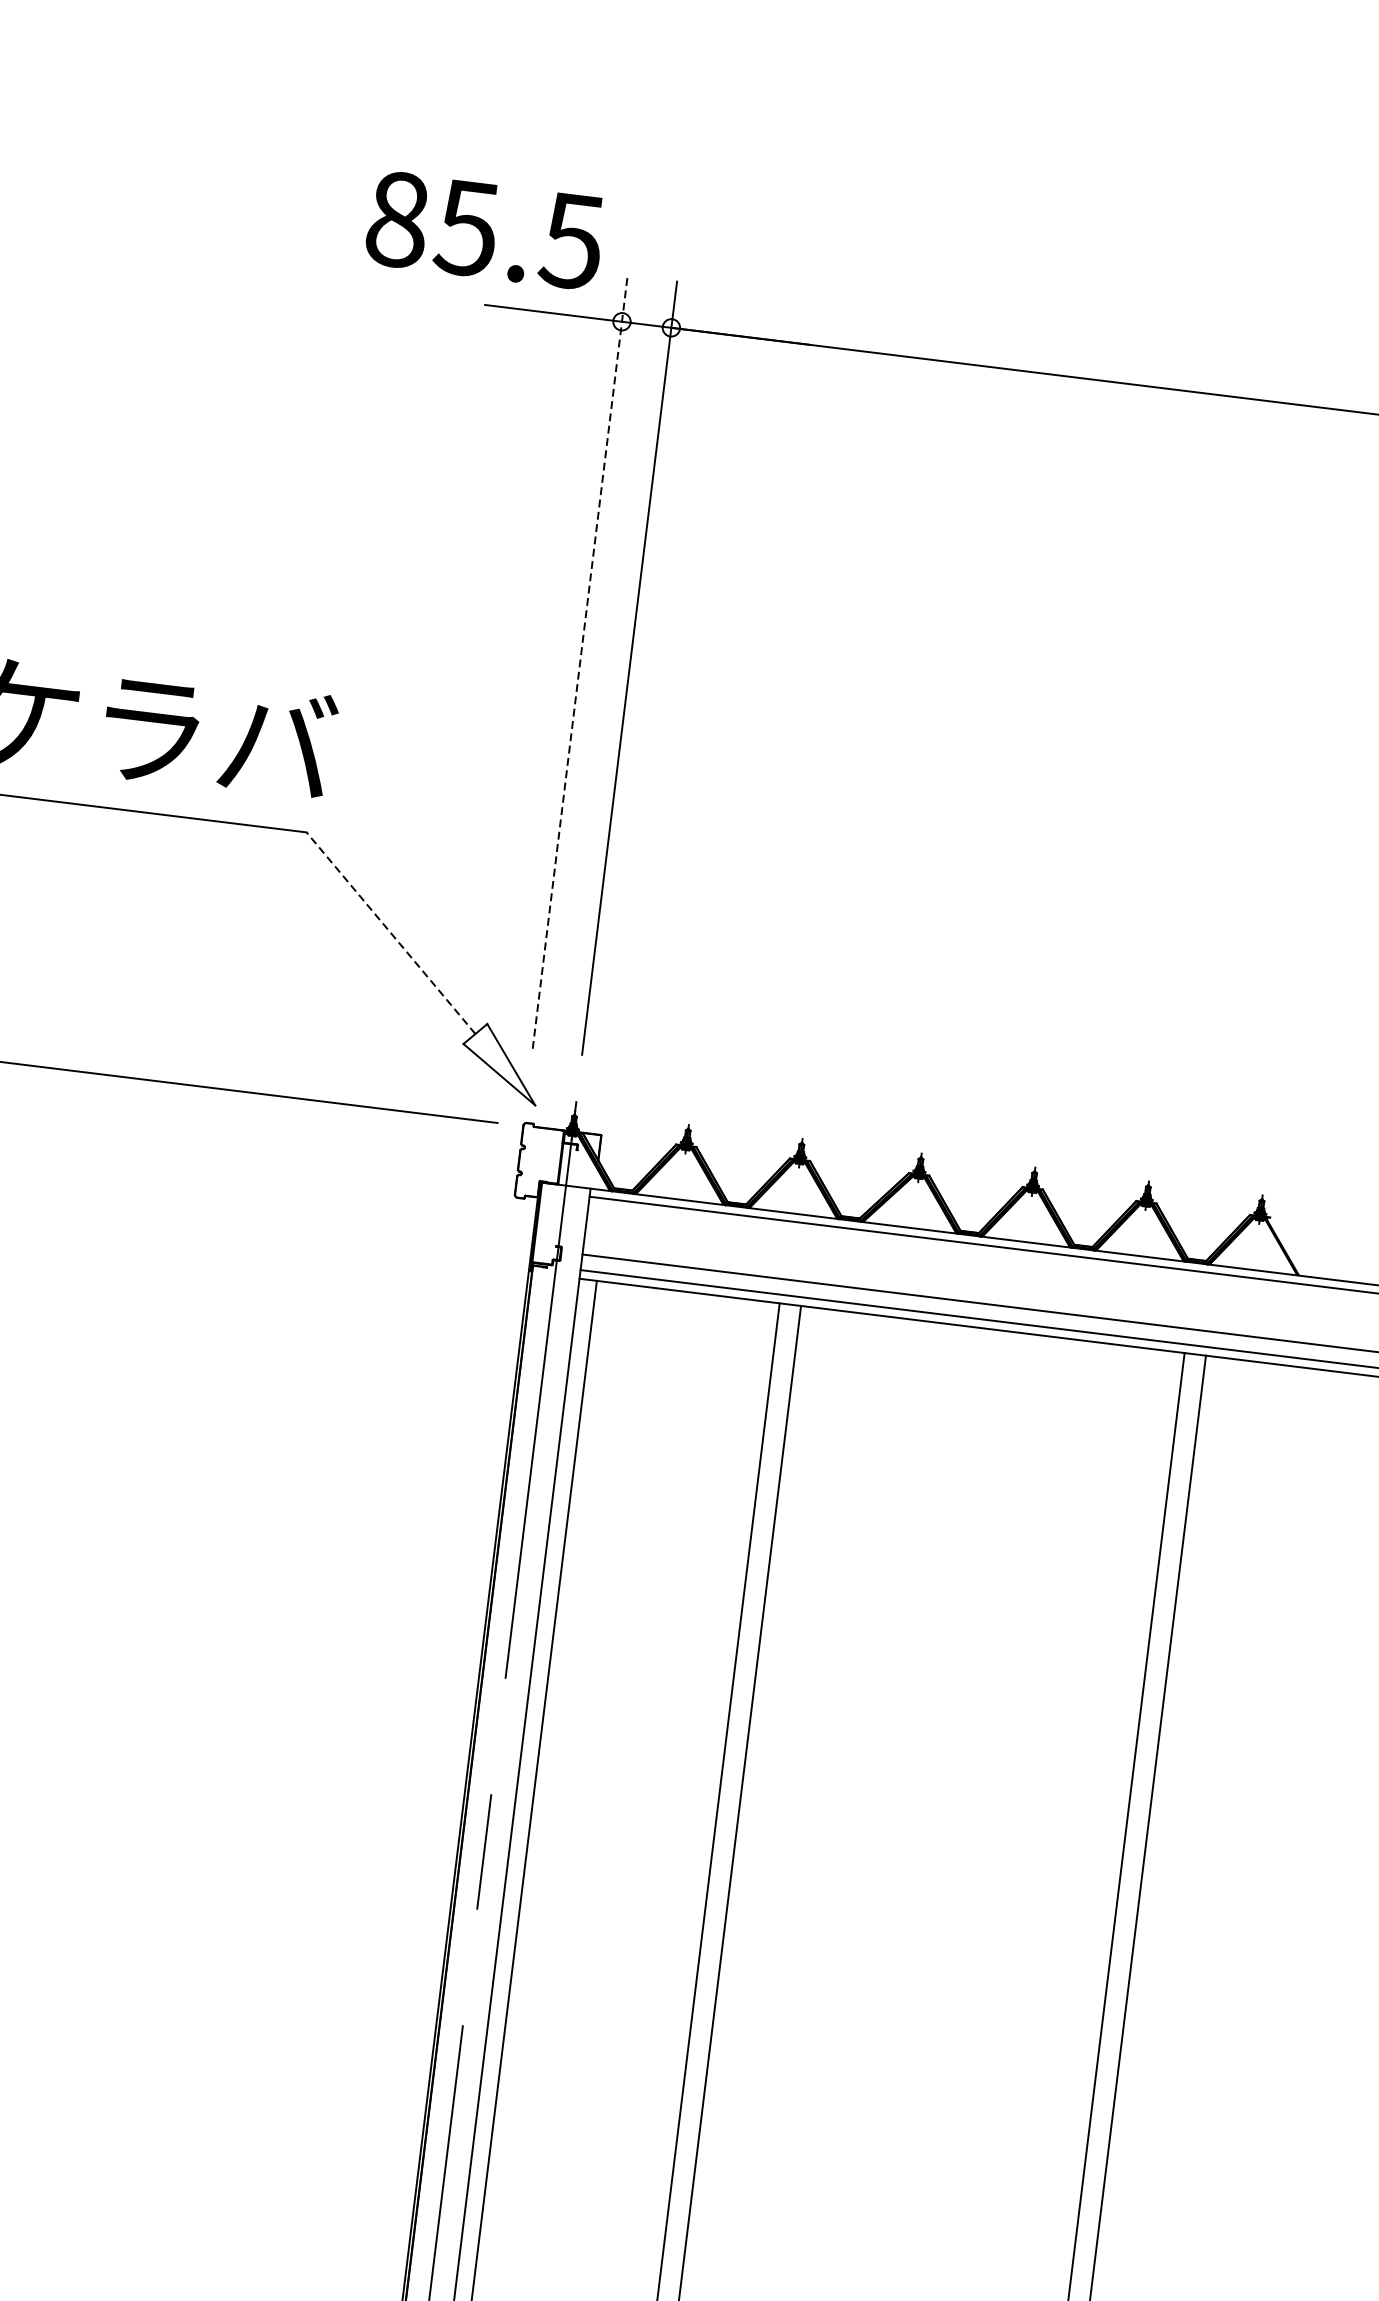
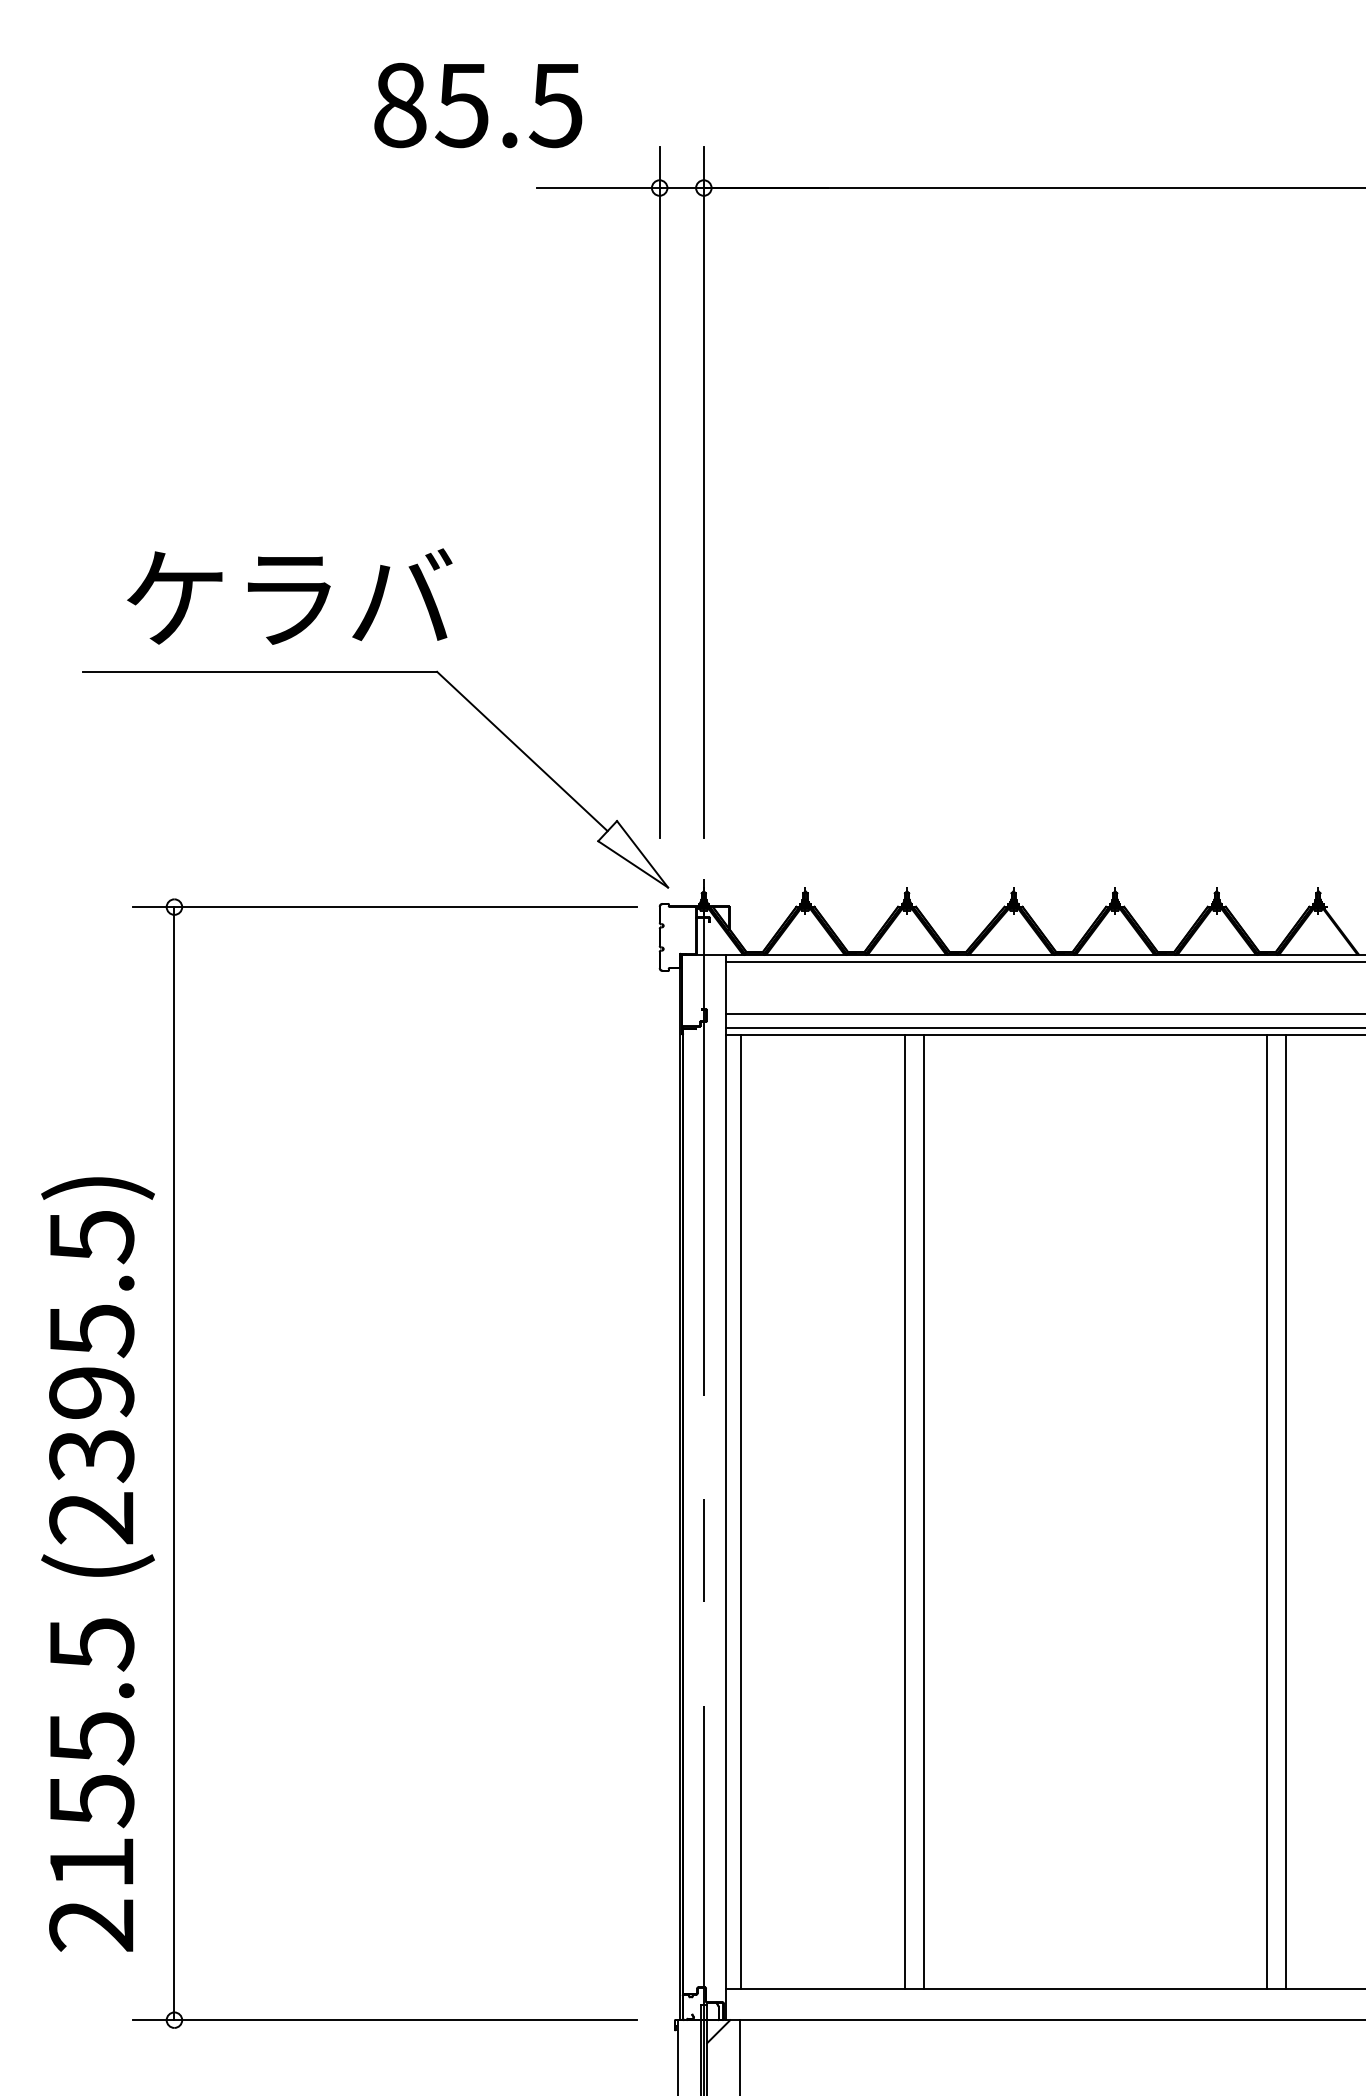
text: (485, 230) -> (478, 105), moved
line: (579, 662) -> (659, 492), dashed -> solid
line: (391, 933) -> (522, 751), dashed -> solid

